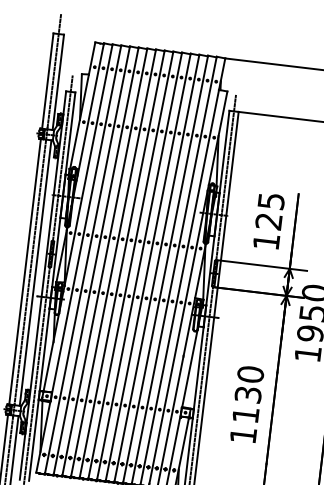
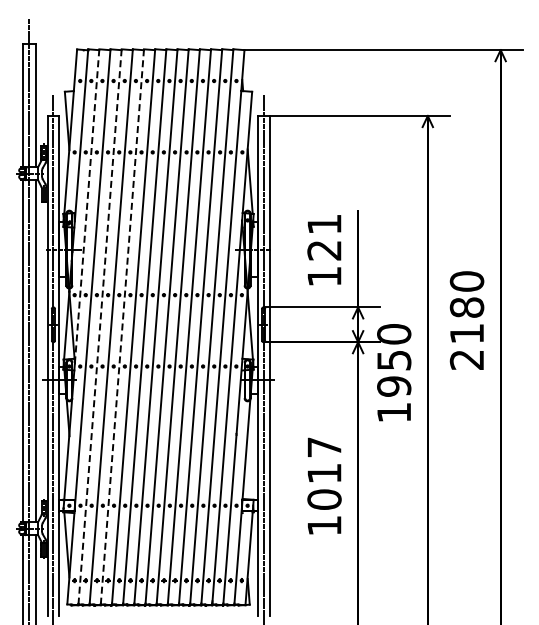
line: (88, 165) -> (87, 206), solid -> dashed
text: (271, 201) -> (324, 224), 125 -> 121
line: (87, 260) -> (100, 327), solid -> dashed
line: (104, 262) -> (122, 327), solid -> dashed
text: (248, 394) -> (324, 473), 1130 -> 1017

